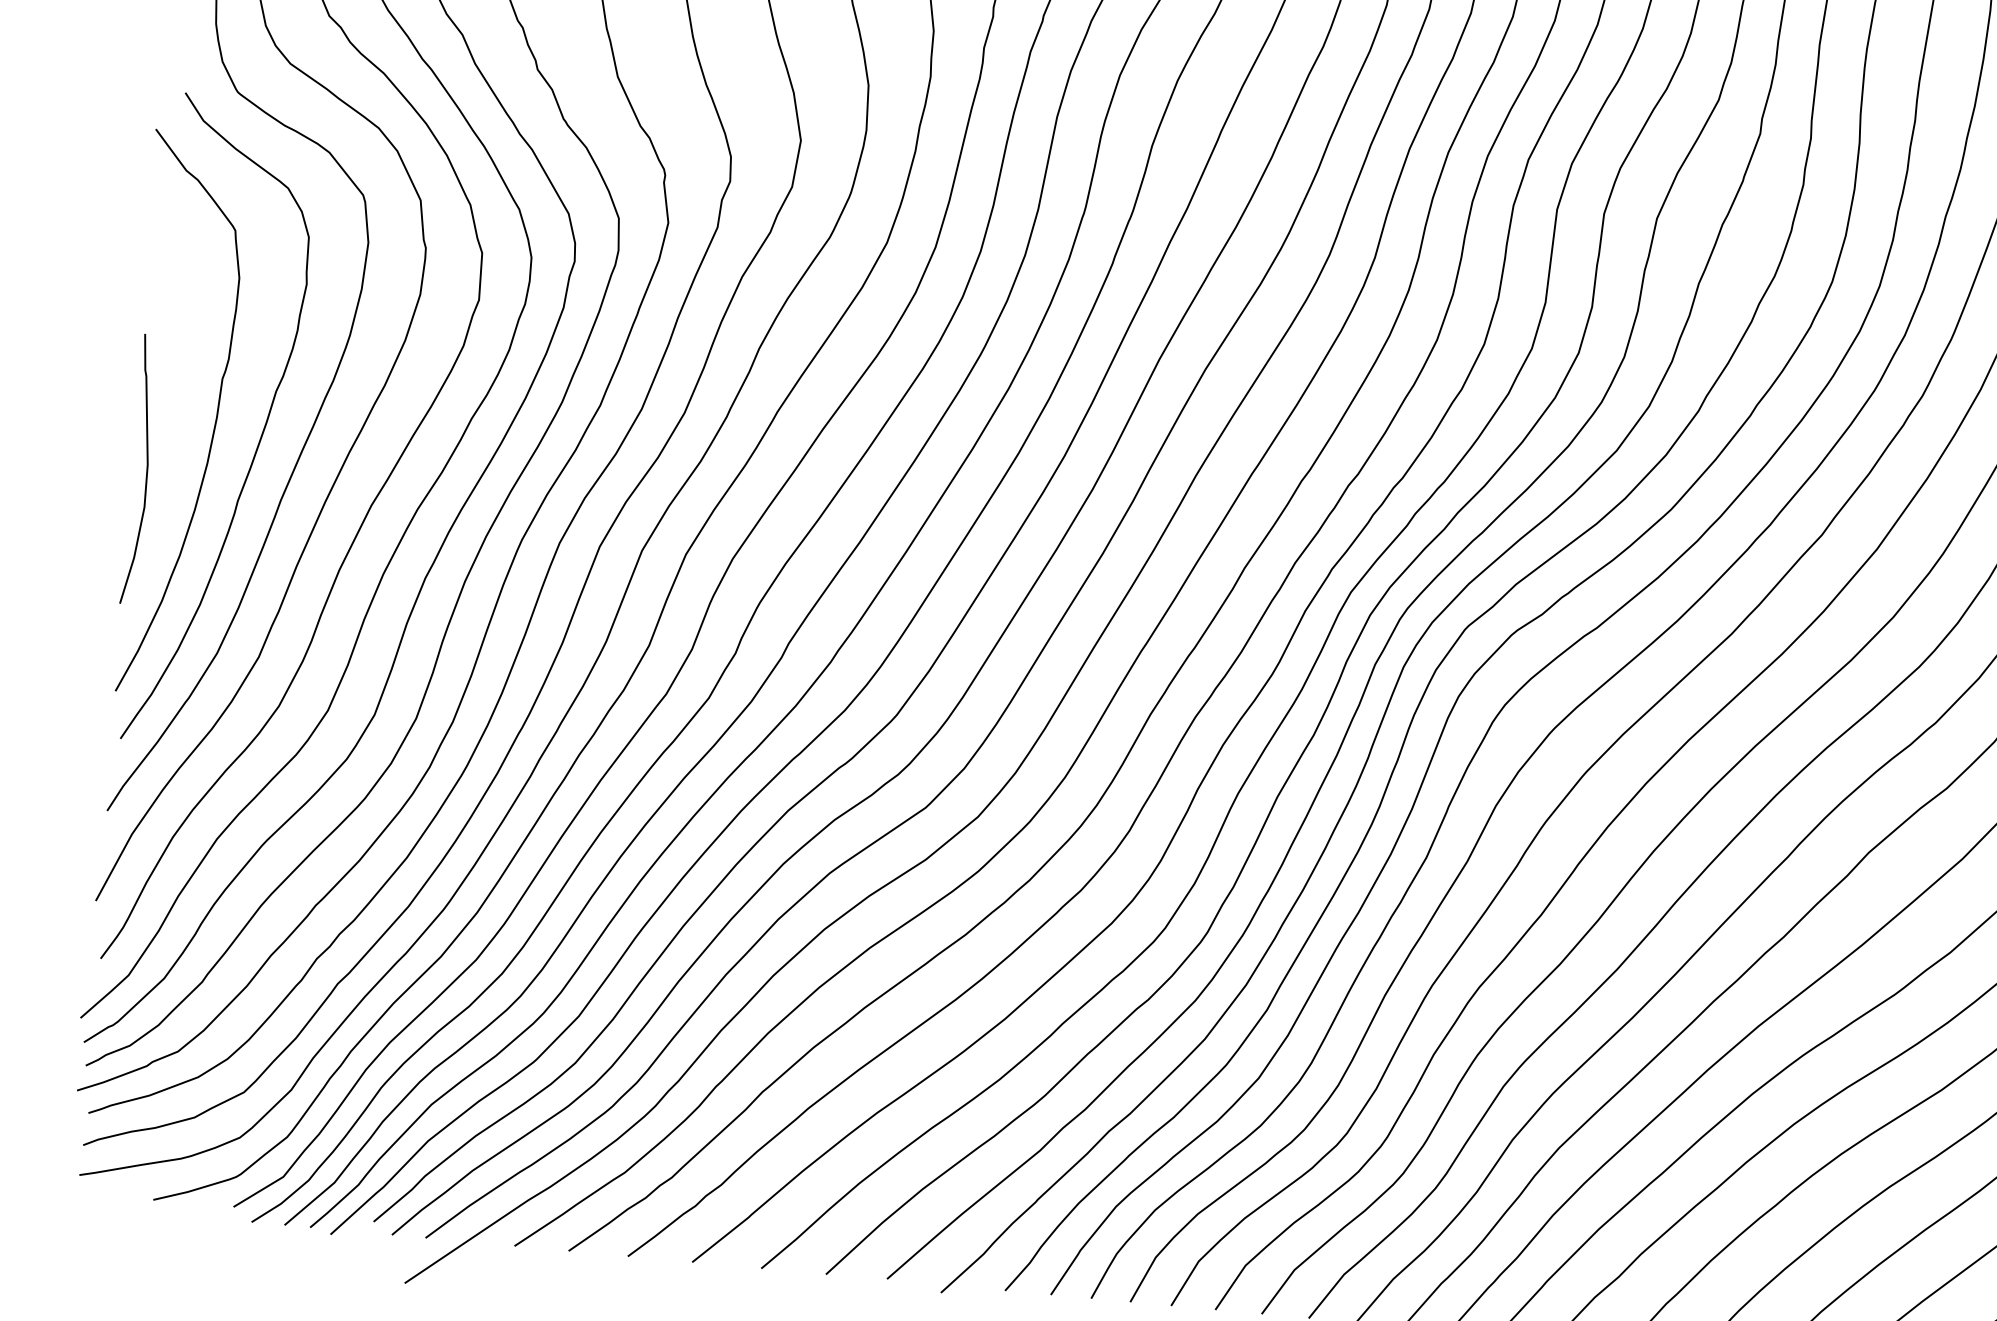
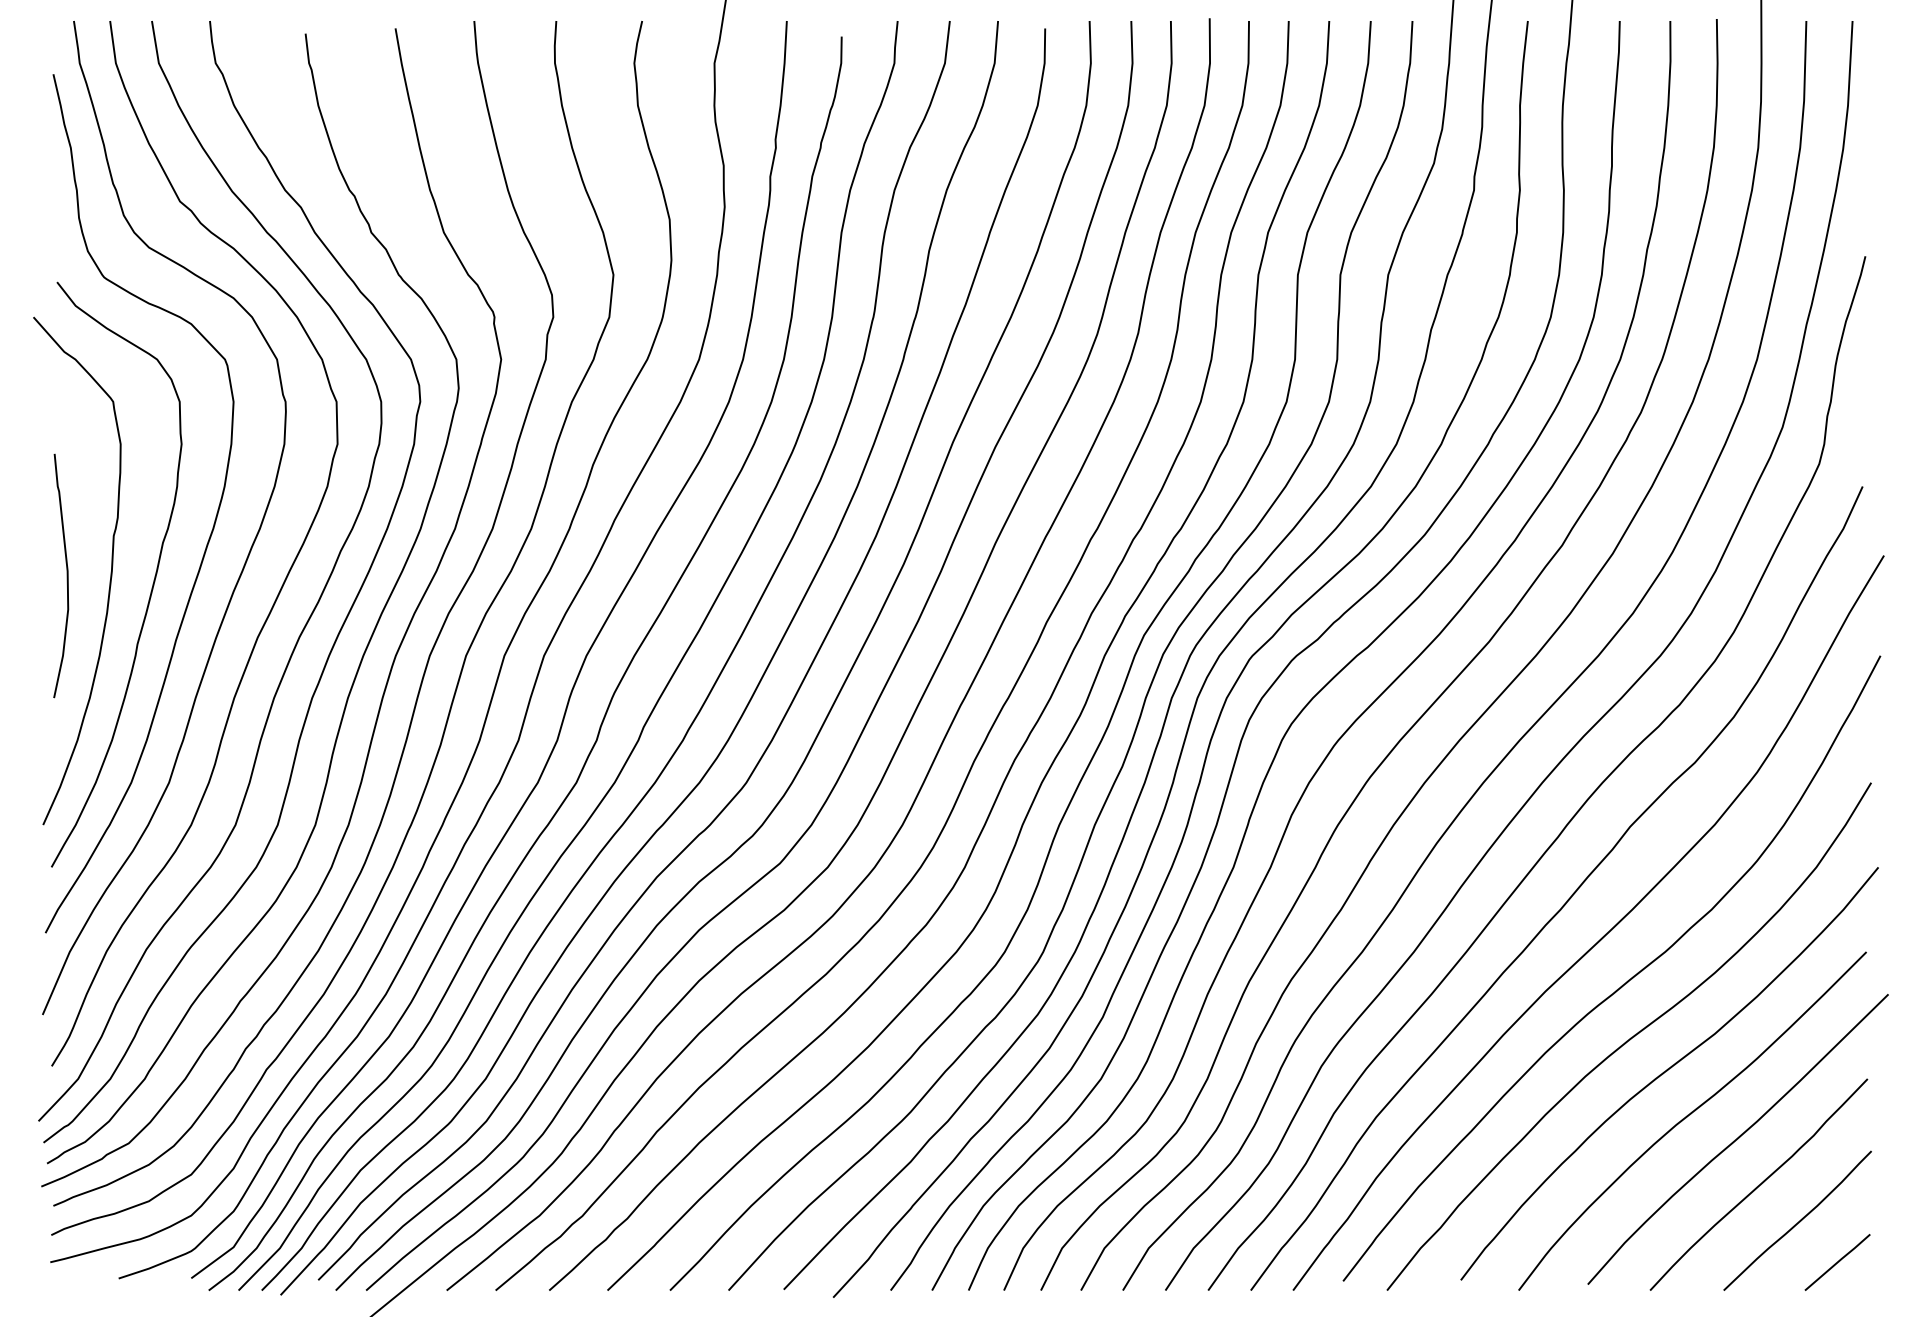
curve: (146, 469) -> (66, 575), moved

